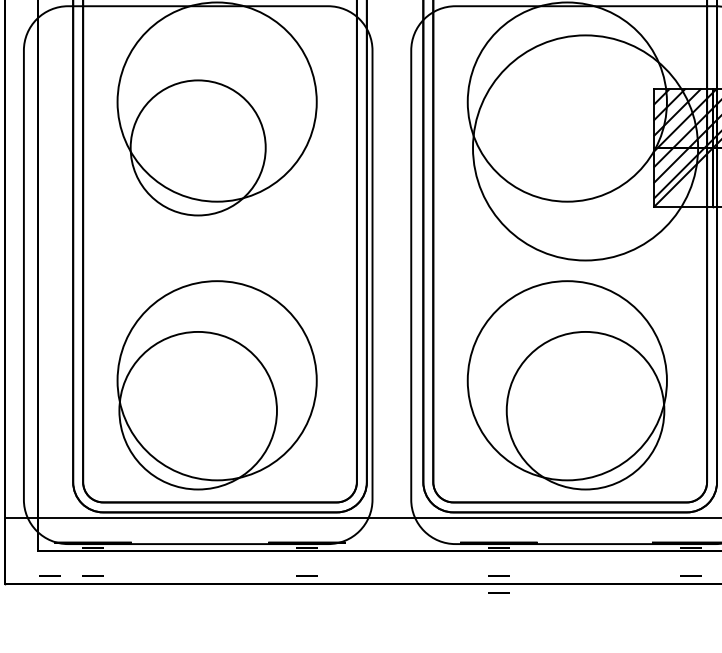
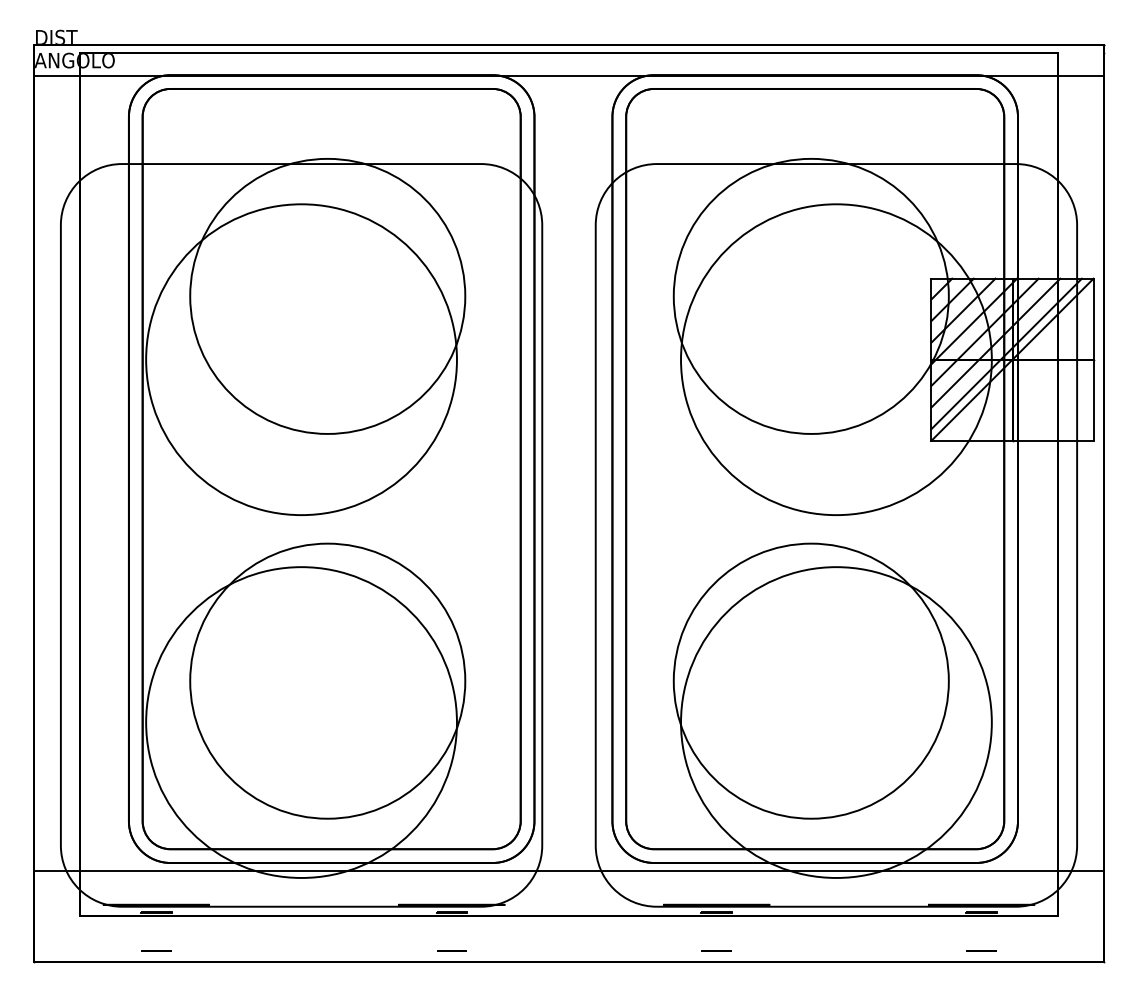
circle: (198, 147) -> (301, 359), size x1.67
circle: (198, 410) -> (301, 722), size x1.43
circle: (585, 410) -> (836, 722), size x1.43
line: (50, 575) -> (97, 950), removed
line: (498, 592) -> (716, 973), removed

